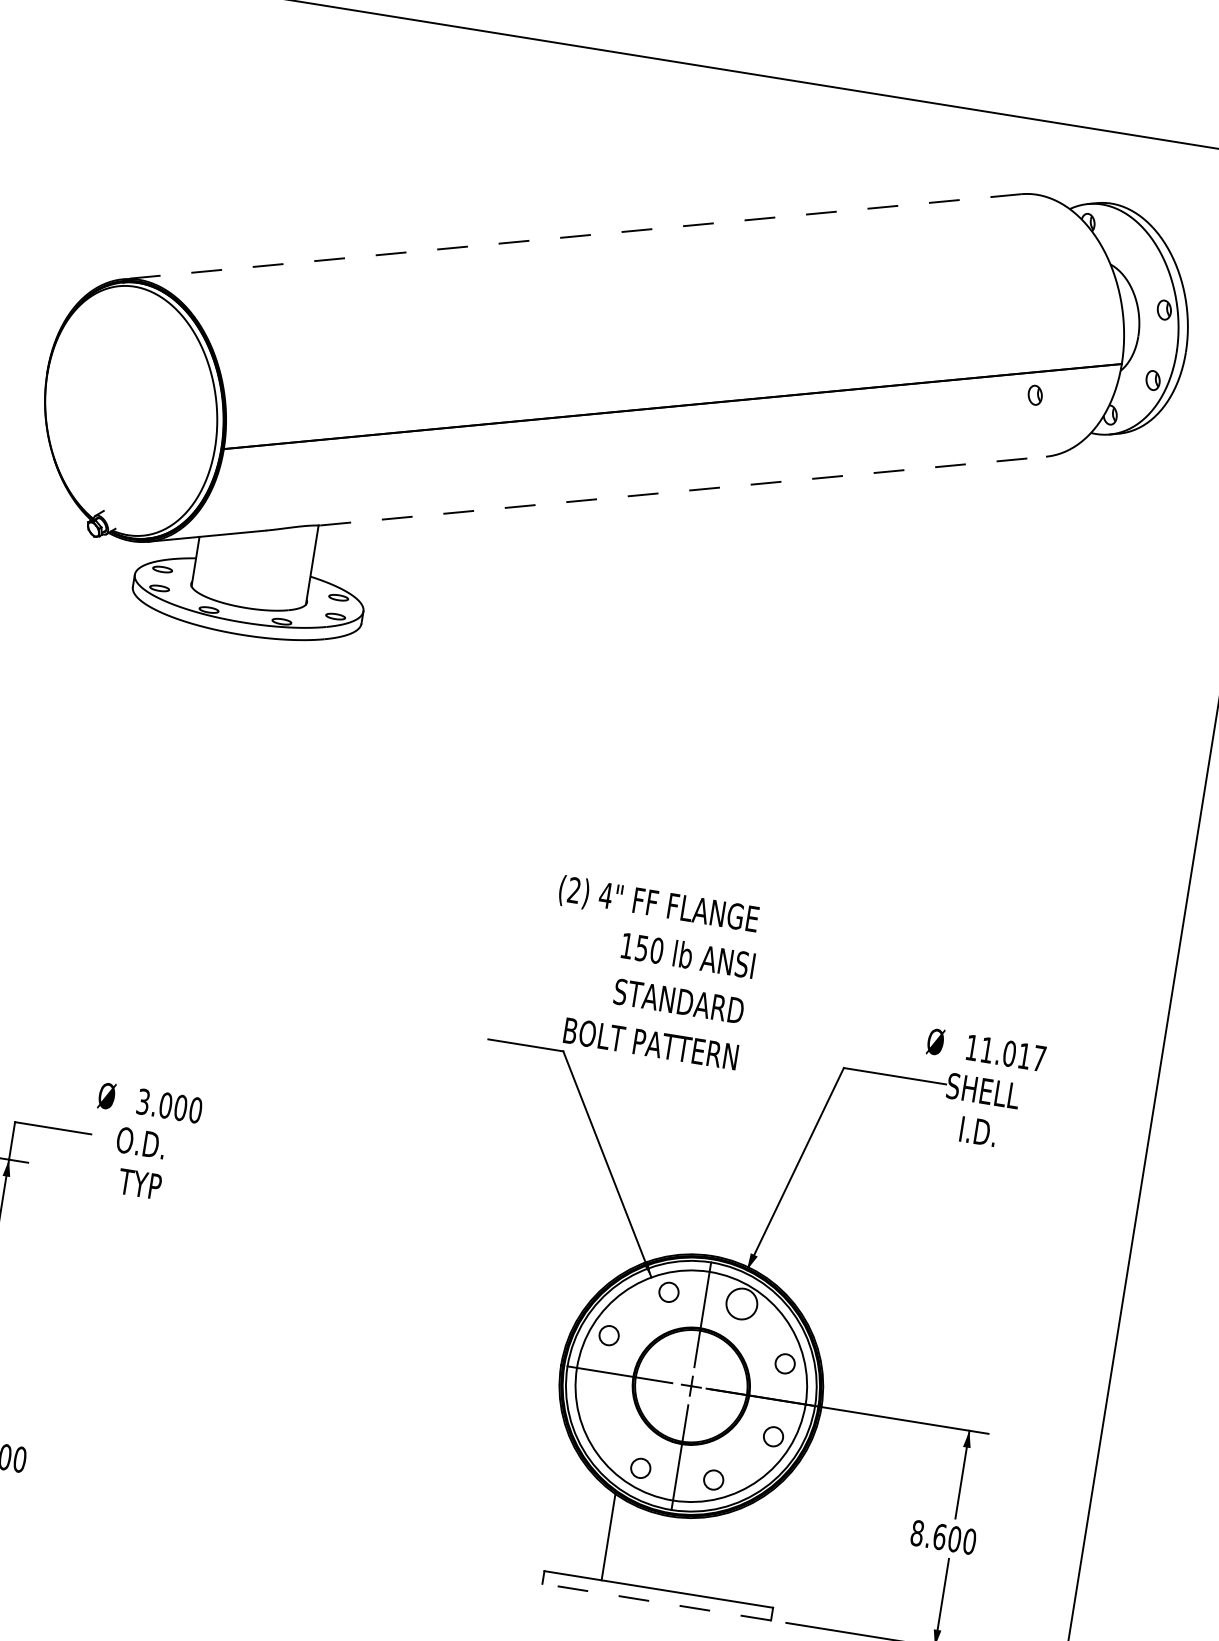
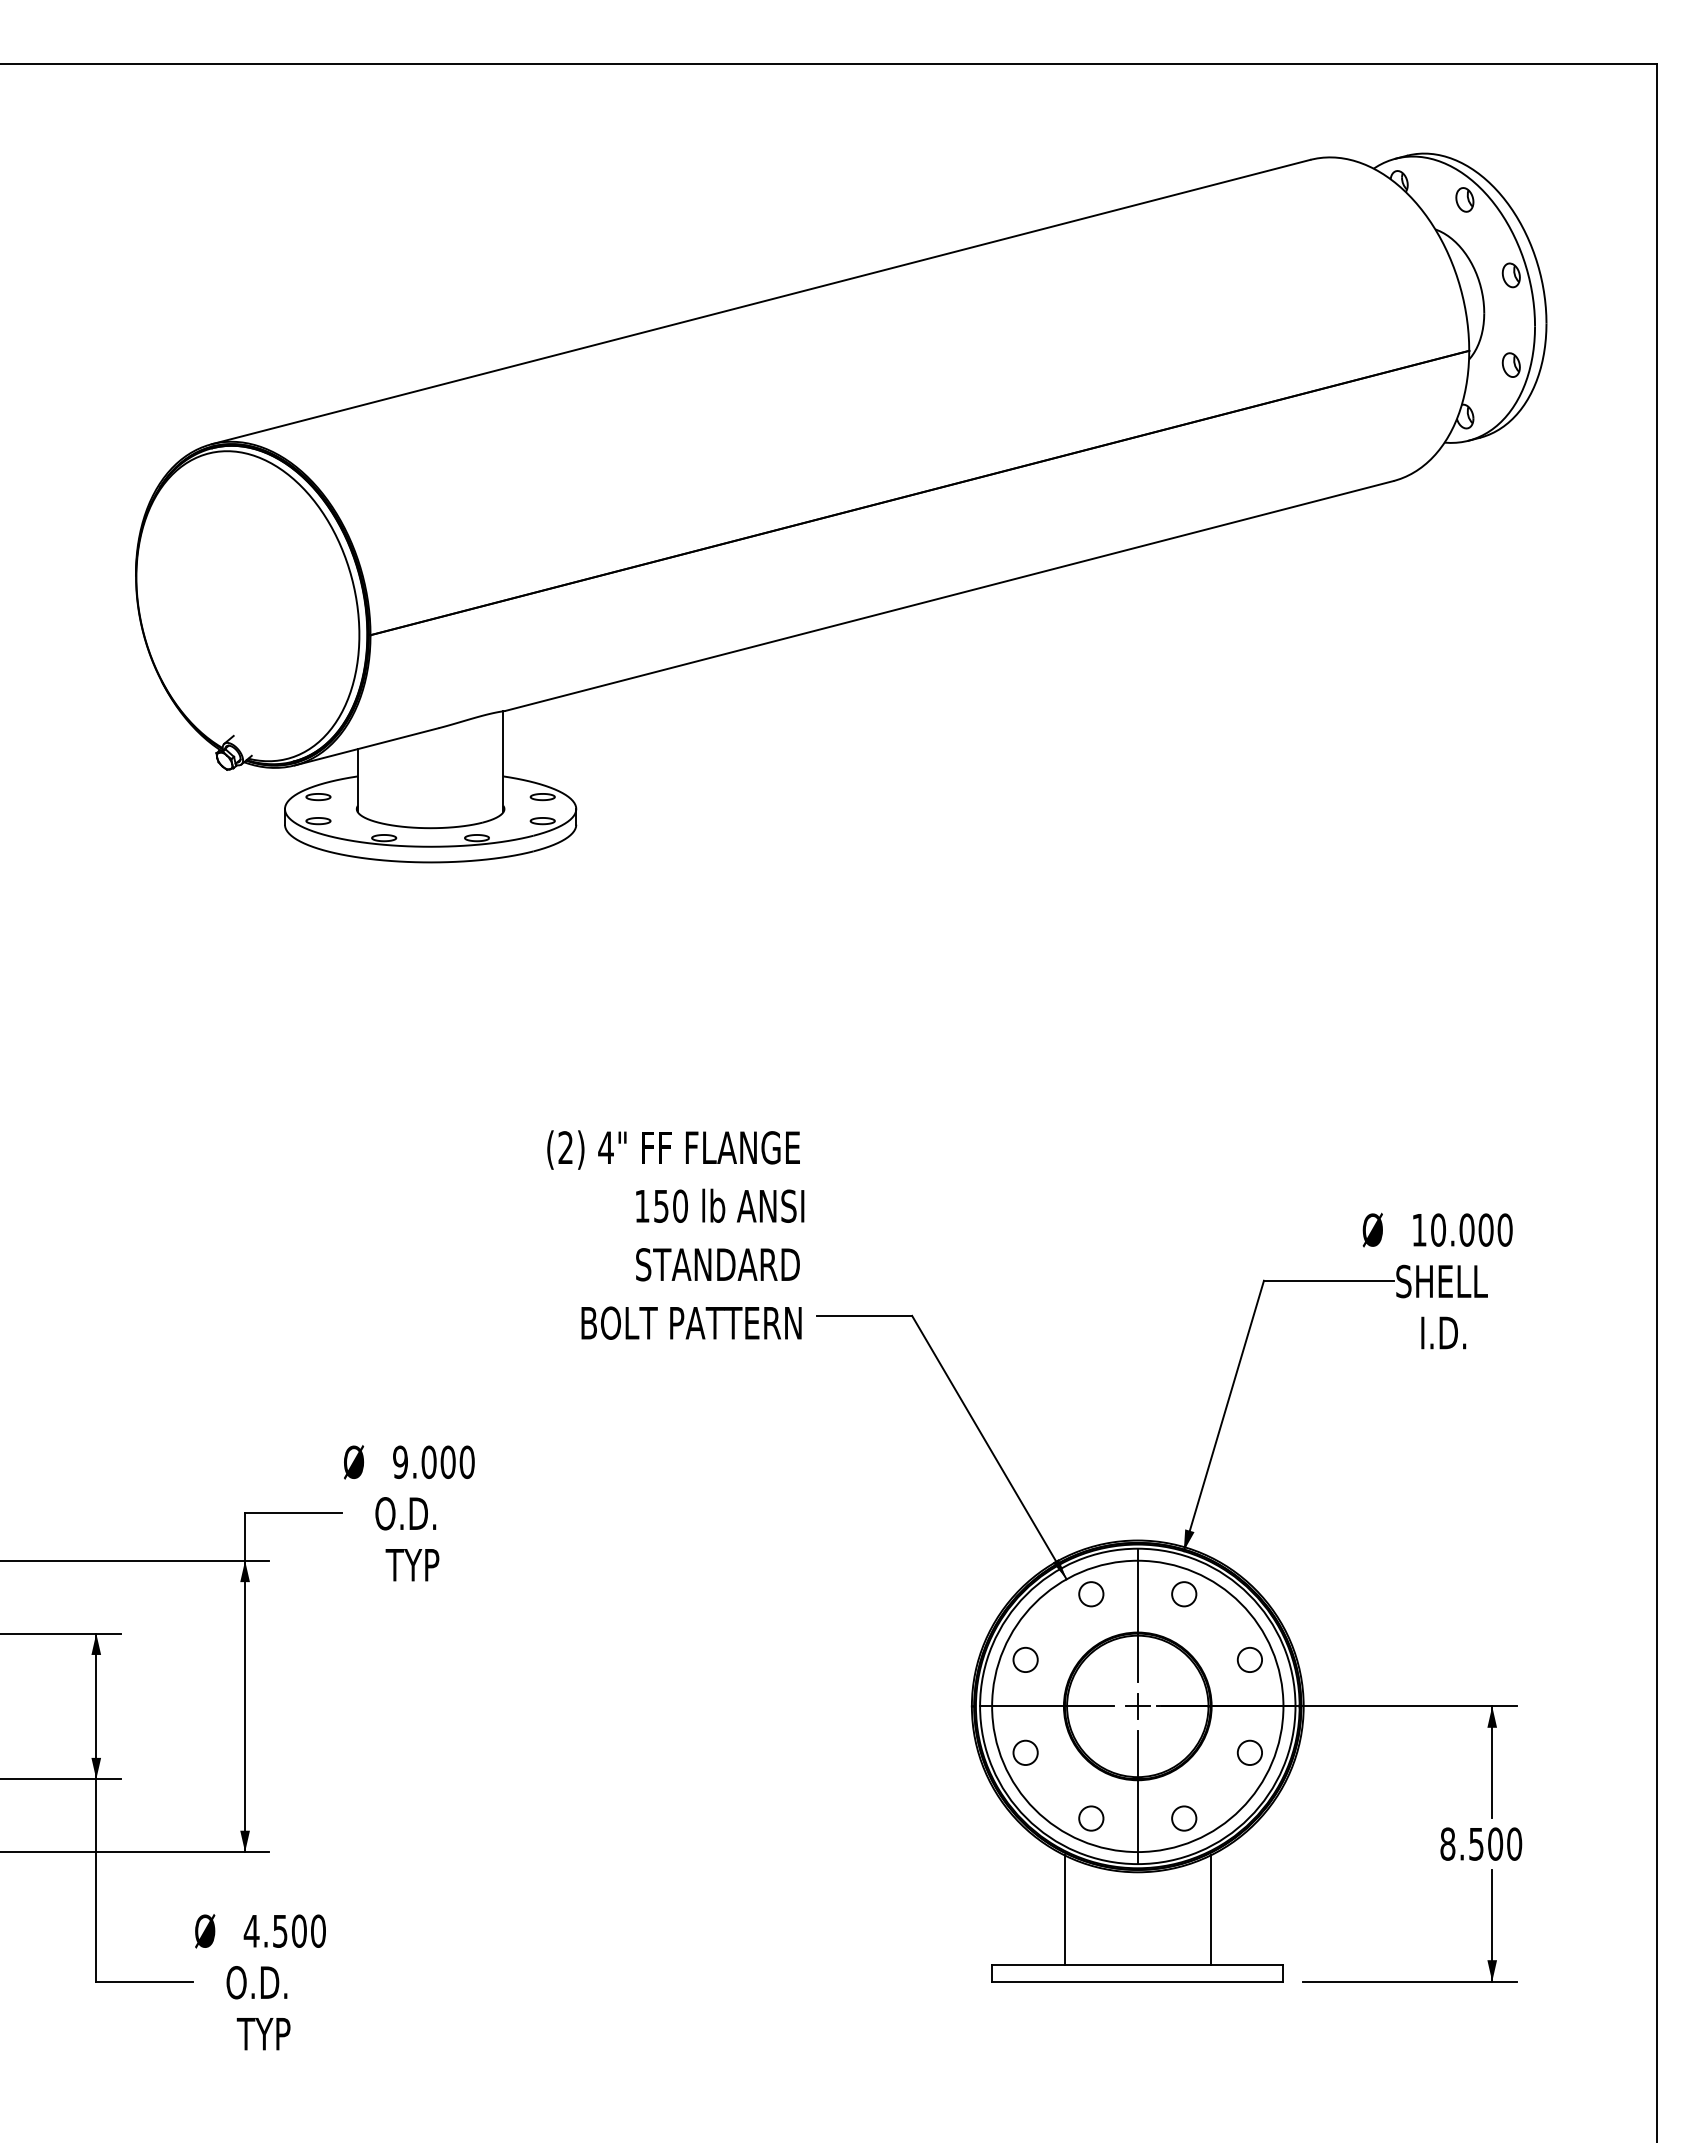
line: (571, 237) -> (760, 302), dashed -> solid
part: (1035, 394) -> (1464, 199), moved
line: (683, 490) -> (949, 595), dashed -> solid
text: (649, 972) -> (675, 1234), moved
text: (1013, 1053) -> (1471, 1229), 11.017 -> 10.000
text: (143, 1101) -> (400, 1461), 3.000 -> 9.000
circle: (742, 1304) -> (1184, 1594), size x0.62
circle: (597, 1408) -> (1025, 1752), added
text: (939, 1536) -> (1476, 1843), 8.600 -> 8.500
line: (722, 1555) -> (1210, 1910), added
line: (656, 1602) -> (1137, 1981), dashed -> solid

